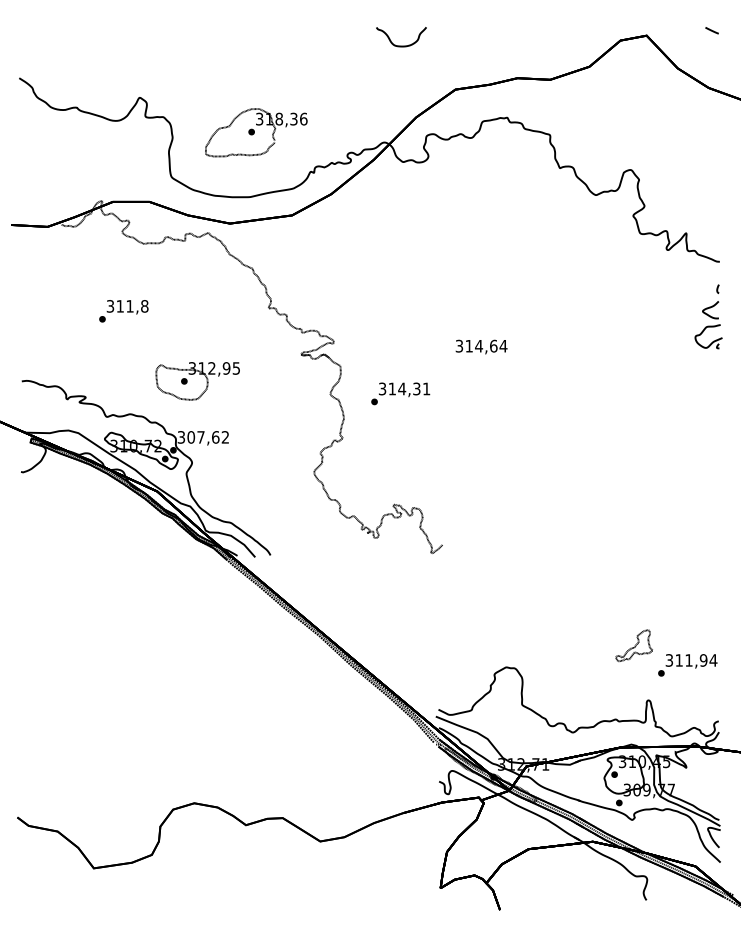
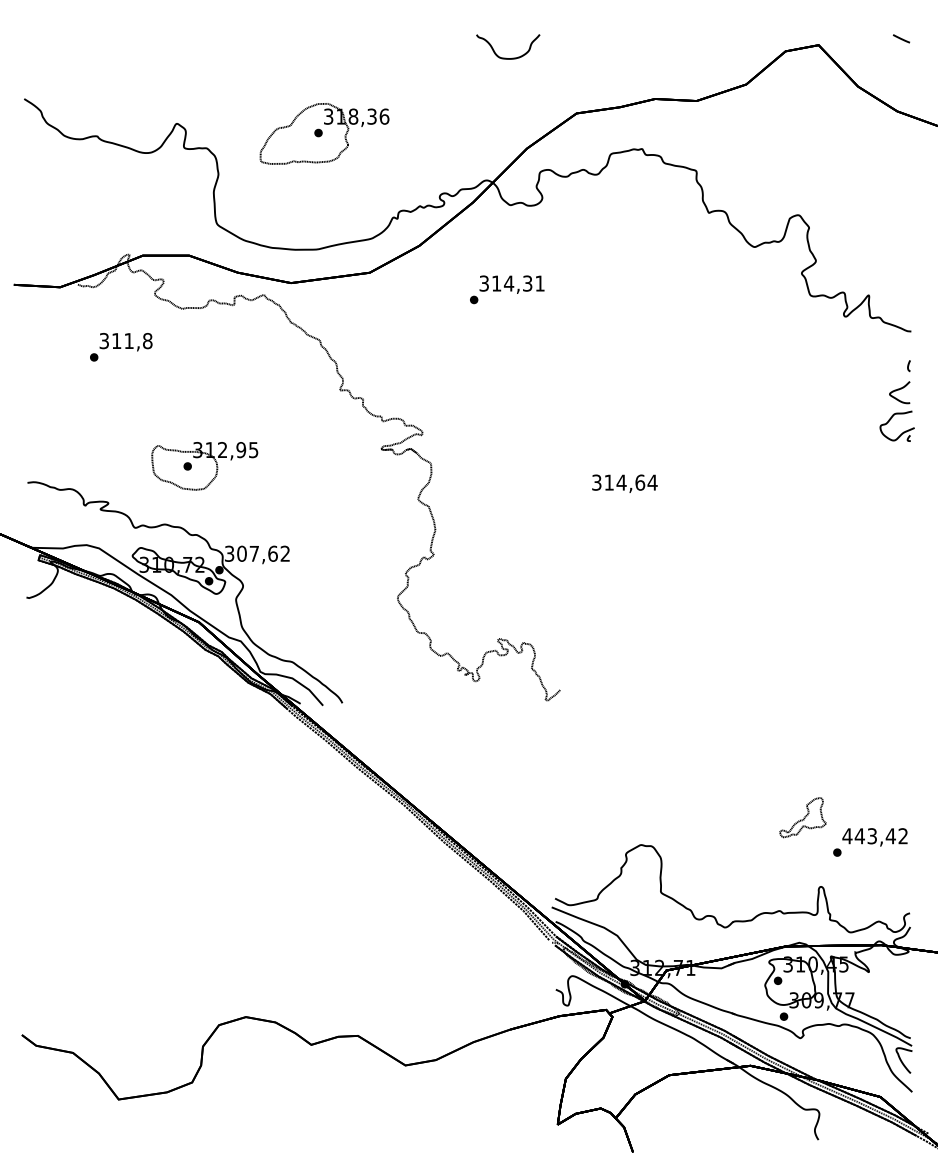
part: (256, 132) -> (324, 133), moved
text: (123, 311) -> (120, 347), moved
text: (481, 346) -> (624, 483), moved
part: (197, 381) -> (204, 466), moved
text: (400, 393) -> (506, 289), moved
text: (691, 660) -> (875, 836), 311,94 -> 443,42

